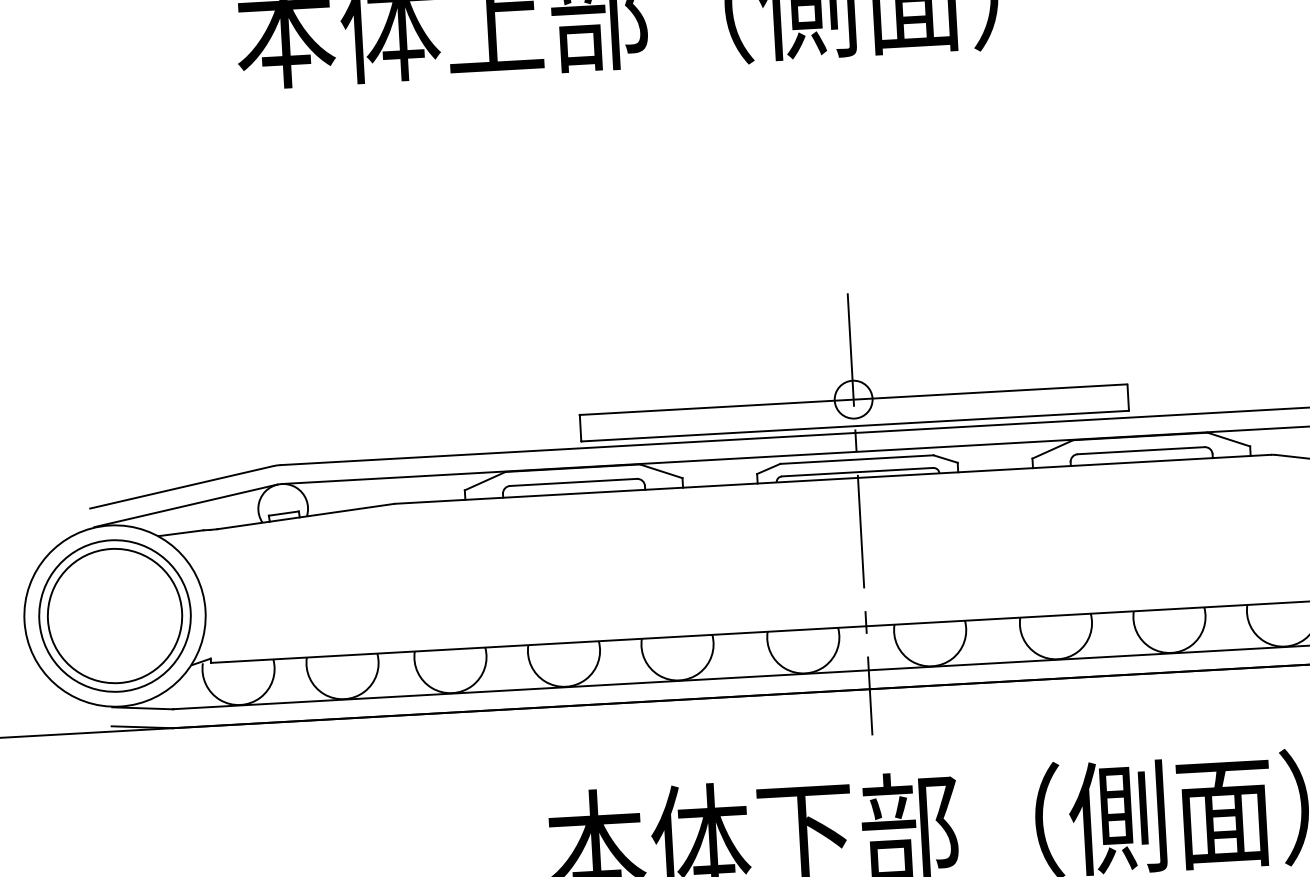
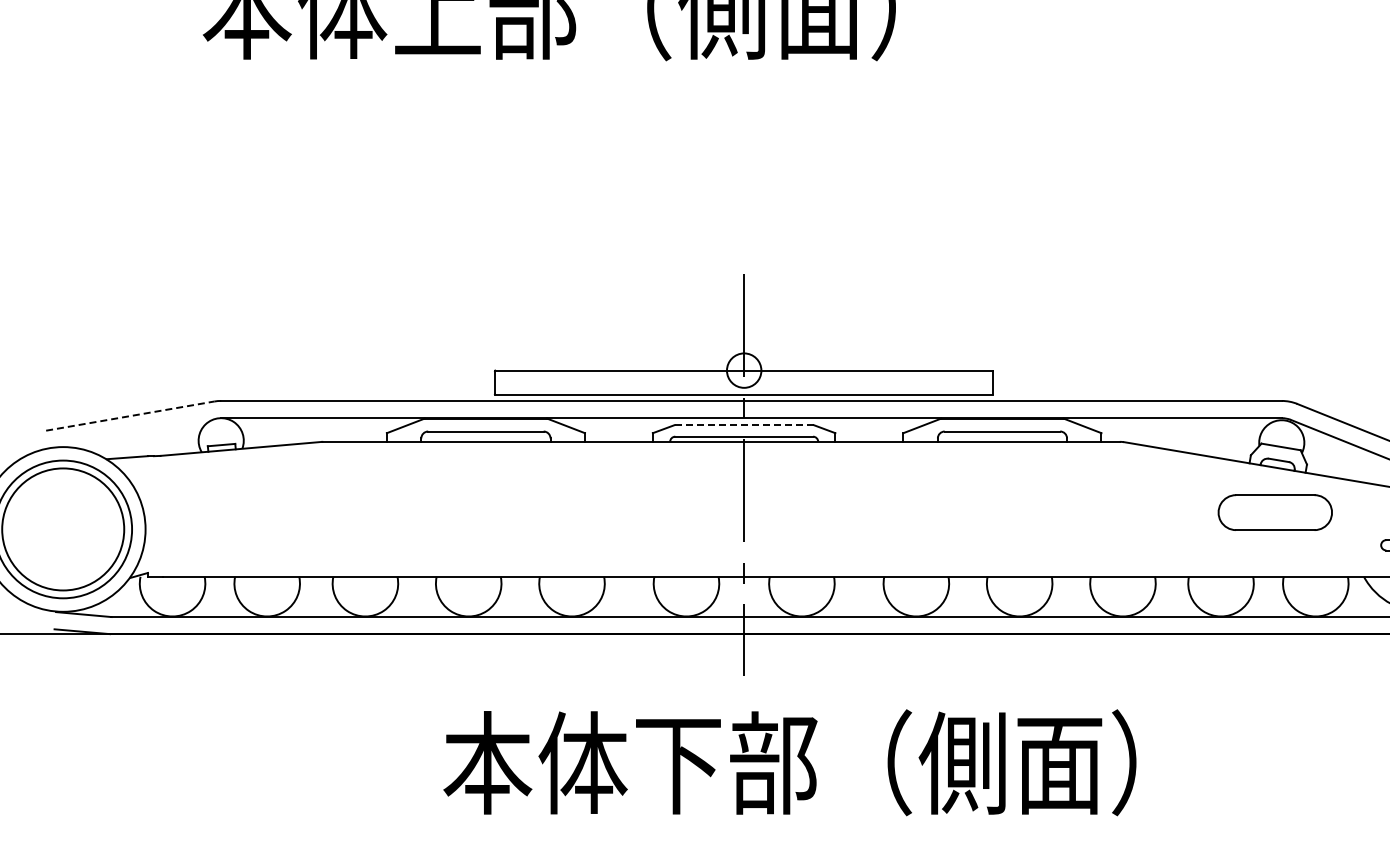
line: (857, 459) -> (744, 425), solid -> dashed
line: (182, 487) -> (130, 416), solid -> dashed
line: (186, 505) -> (133, 432), removed

